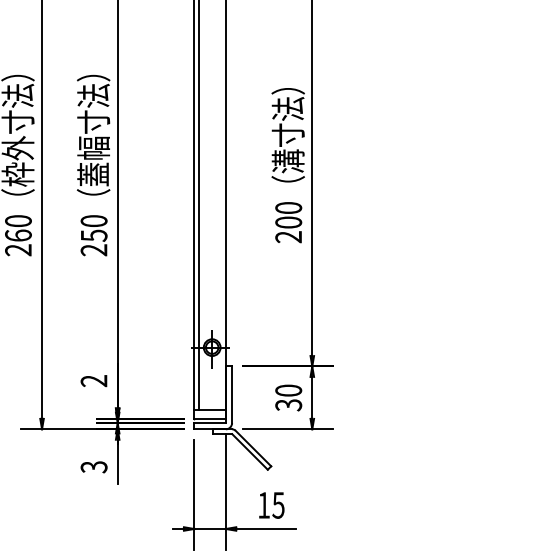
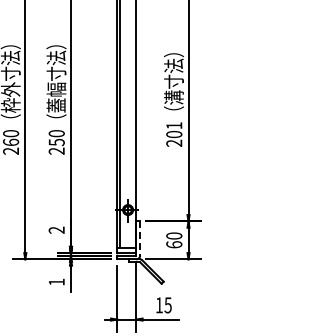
text: (289, 207) -> (174, 125), 200 -> 201
line: (232, 396) -> (140, 239), solid -> dashed
text: (289, 404) -> (174, 244), 30 -> 60
text: (93, 465) -> (56, 281), 3 -> 1

